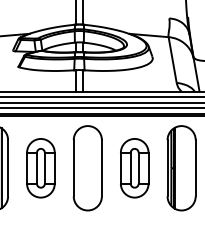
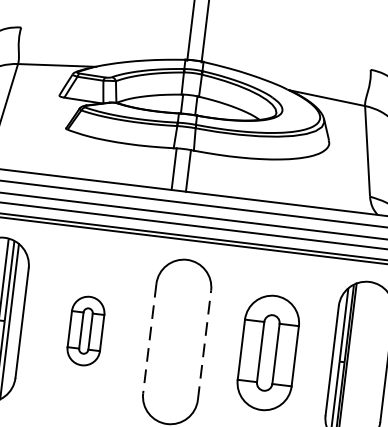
line: (101, 167) -> (203, 343), solid -> dashed
part: (40, 168) -> (85, 331), size x0.6
line: (73, 168) -> (149, 339), solid -> dashed

